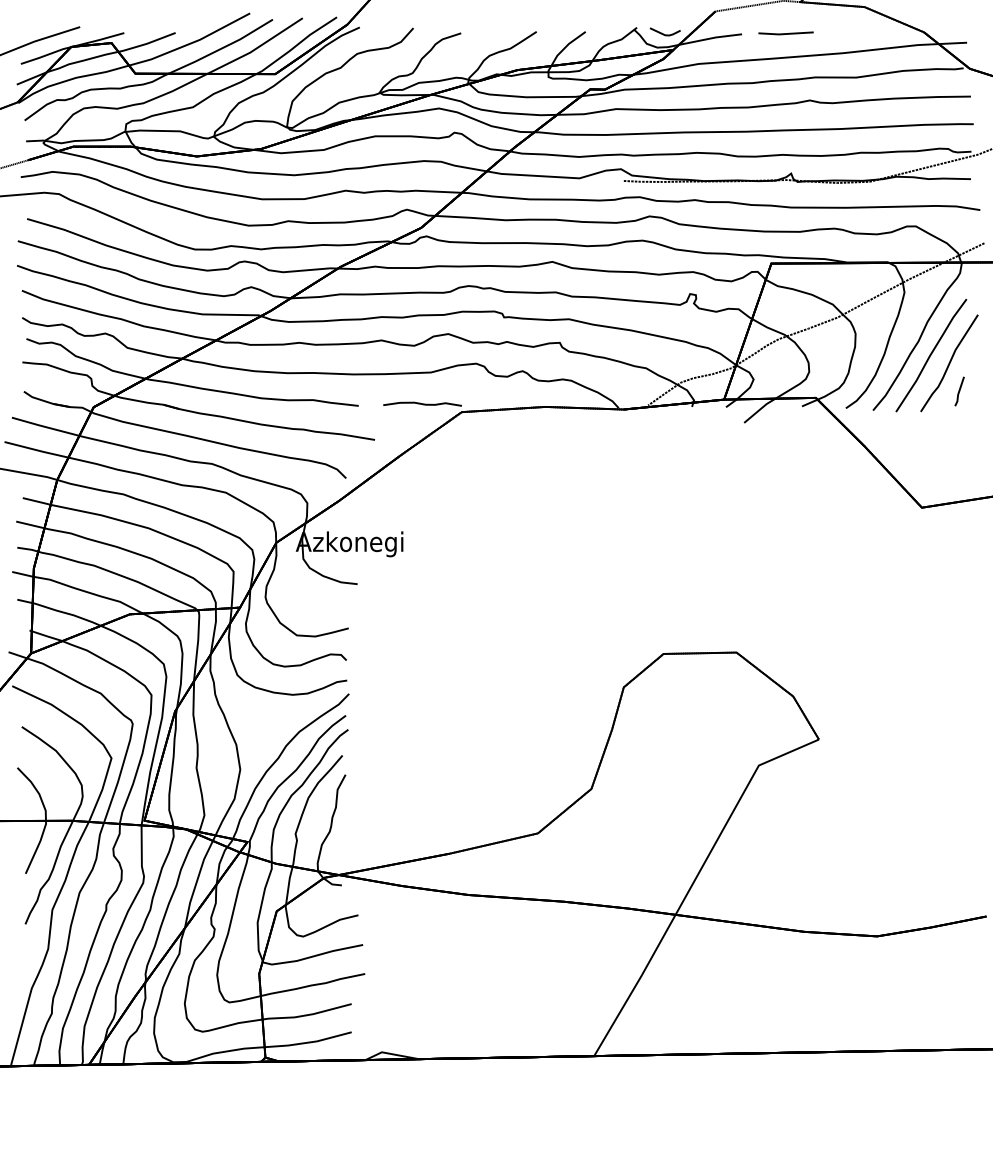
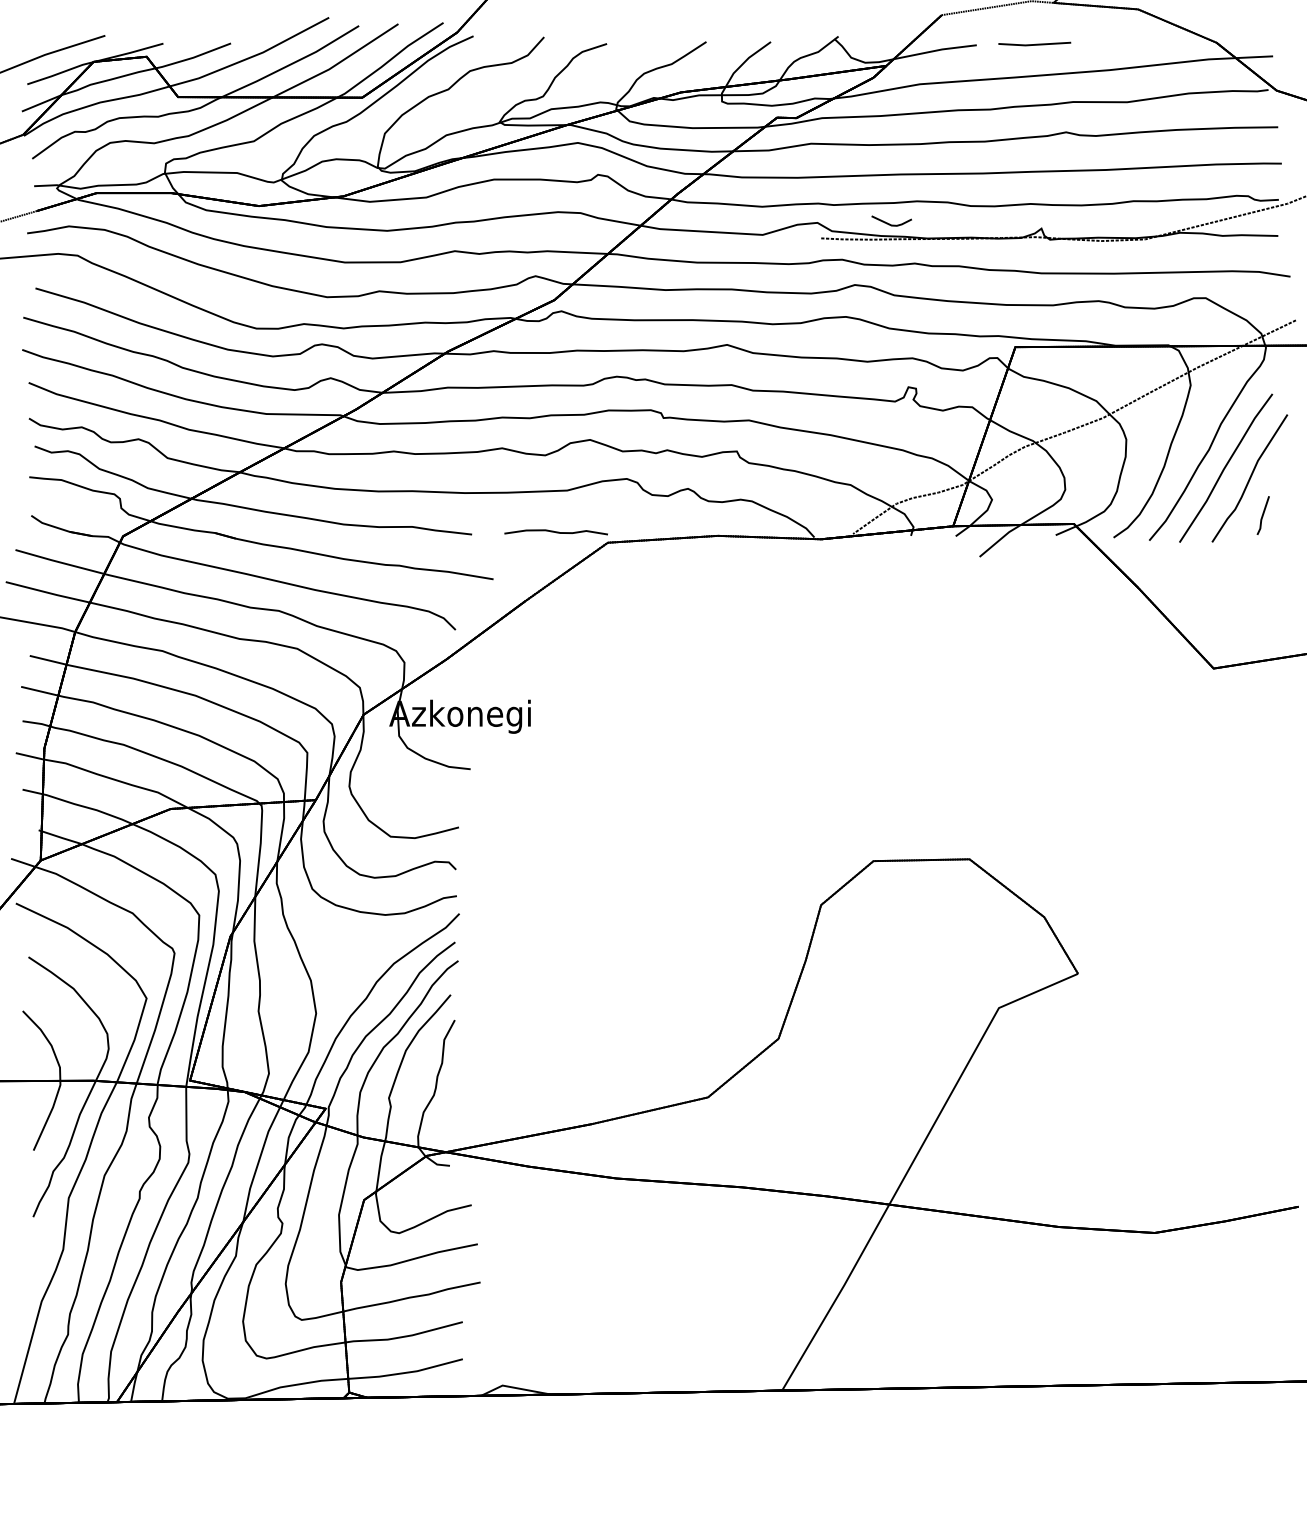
line: (663, 33) -> (889, 223), moved

